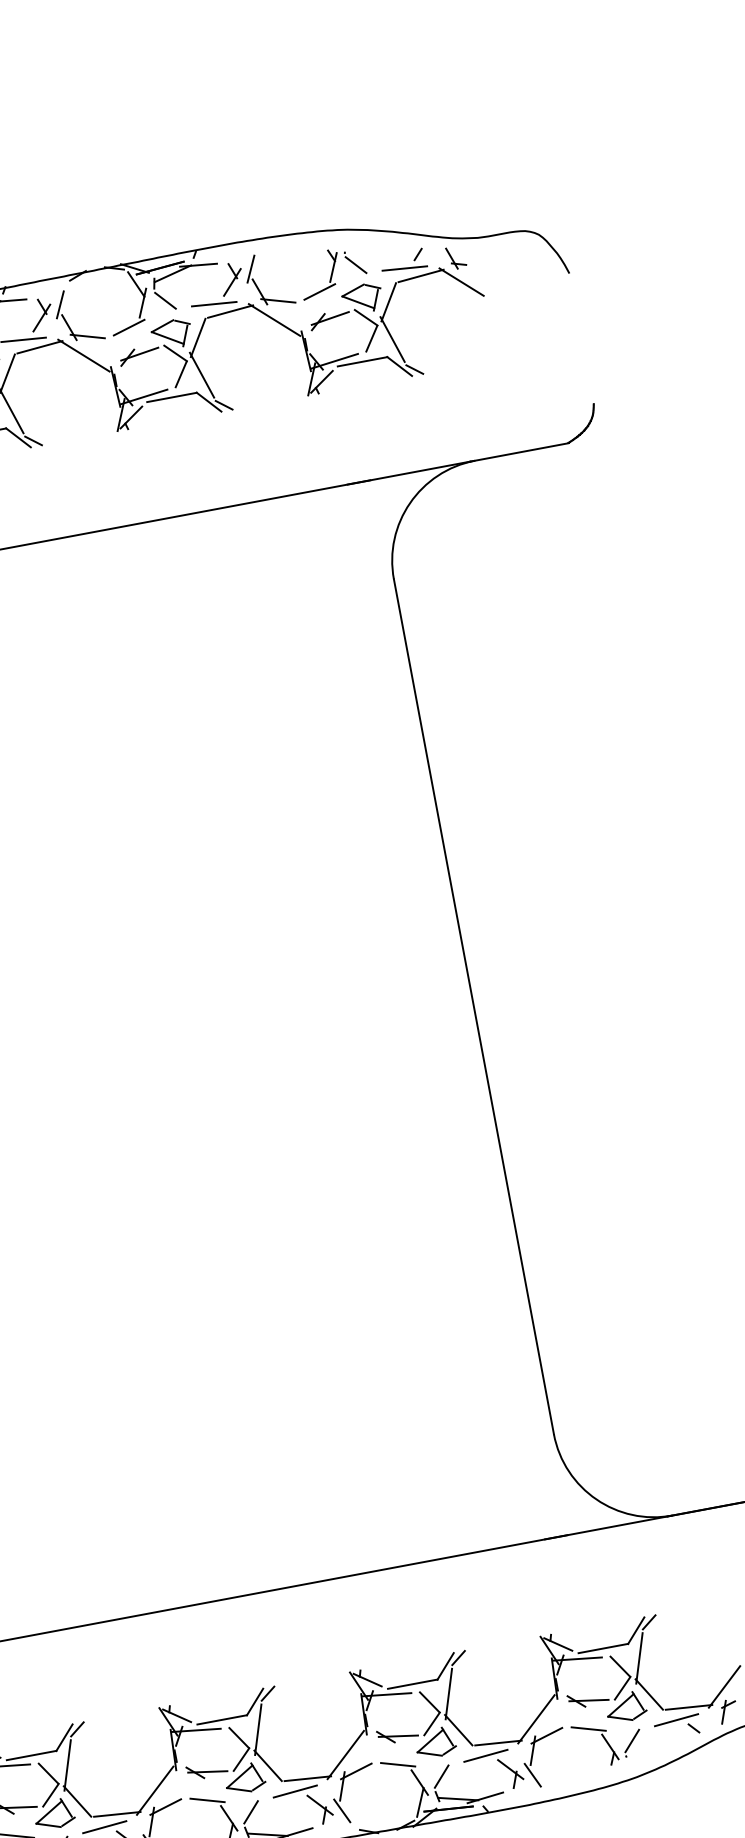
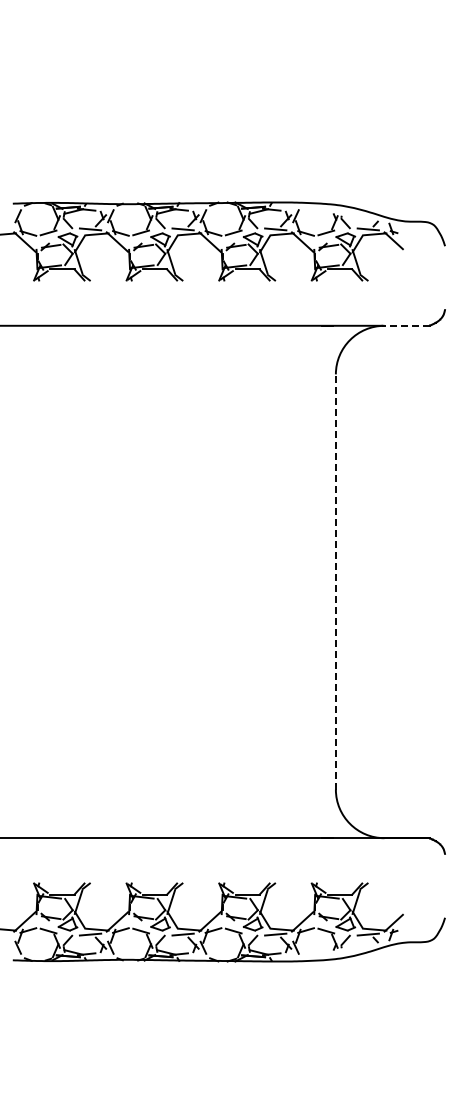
line: (518, 451) -> (405, 325), solid -> dashed
line: (473, 1008) -> (335, 582), solid -> dashed

